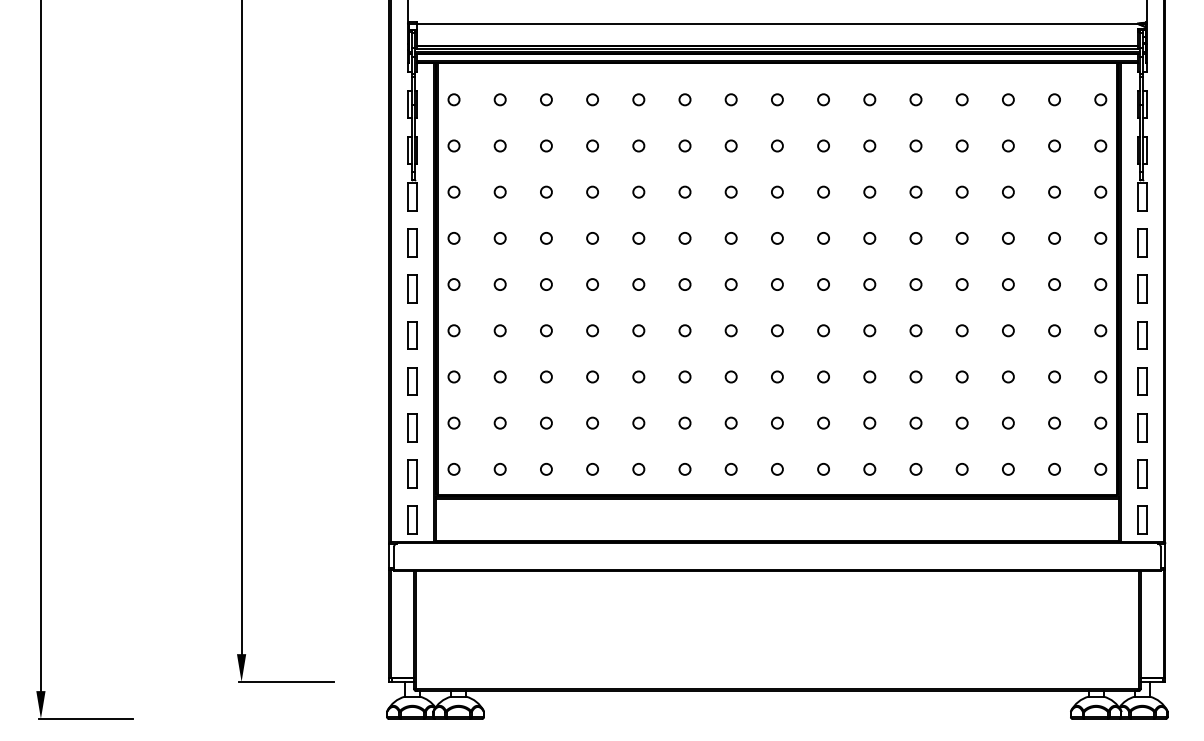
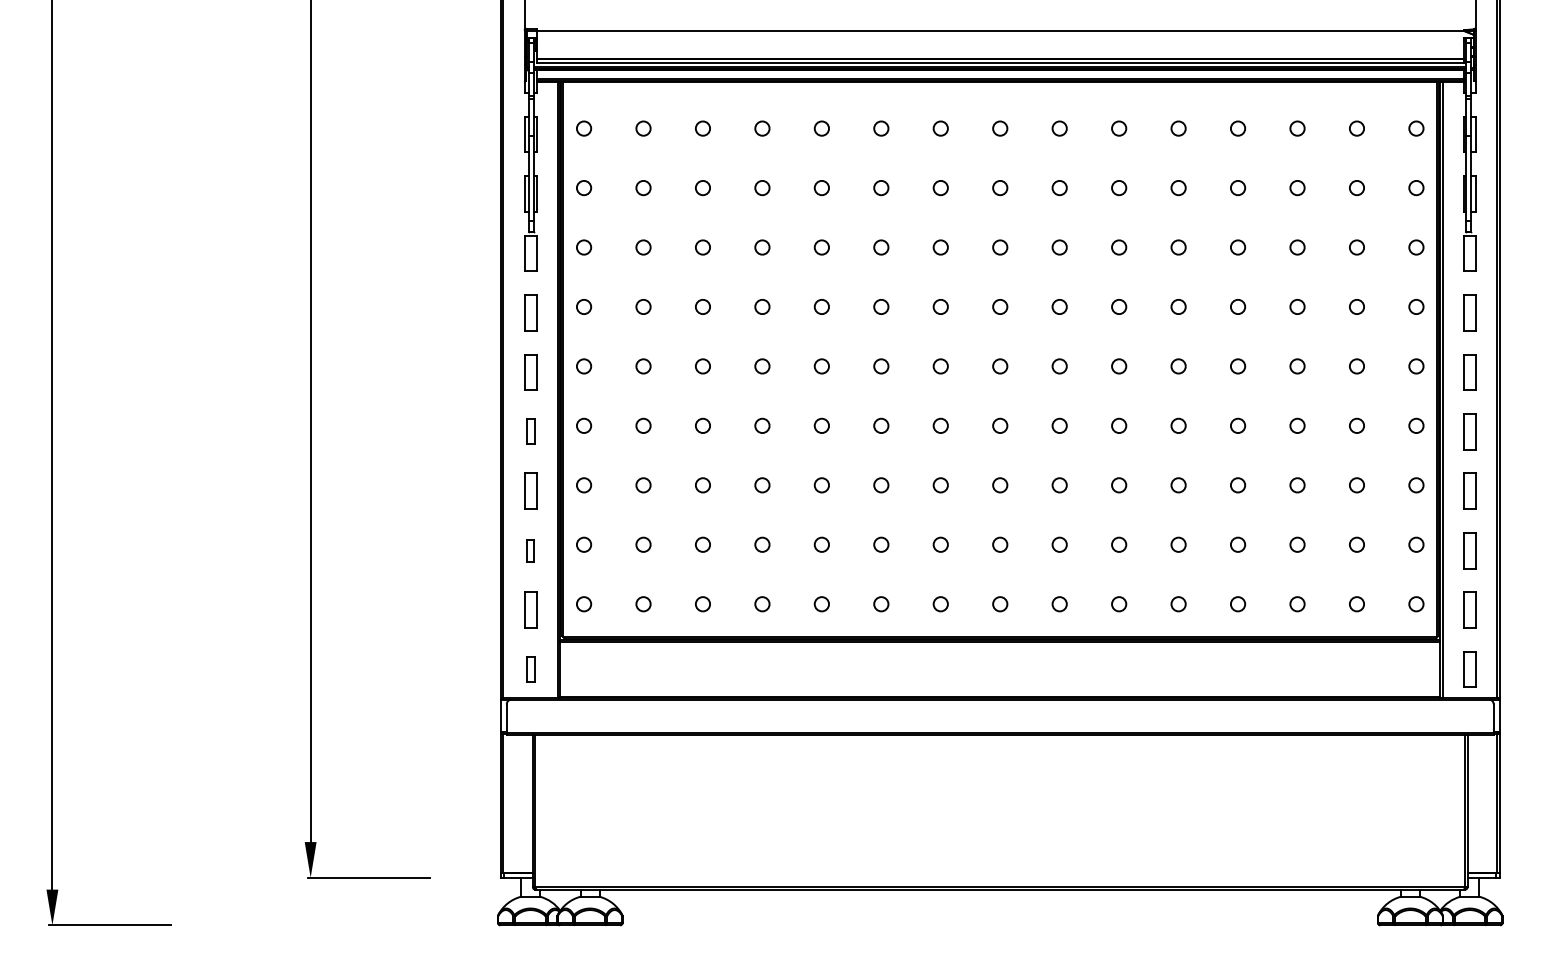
part: (412, 335) -> (530, 431), size x0.7
part: (412, 427) -> (530, 550), size x0.6
part: (412, 520) -> (530, 669), size x0.7

